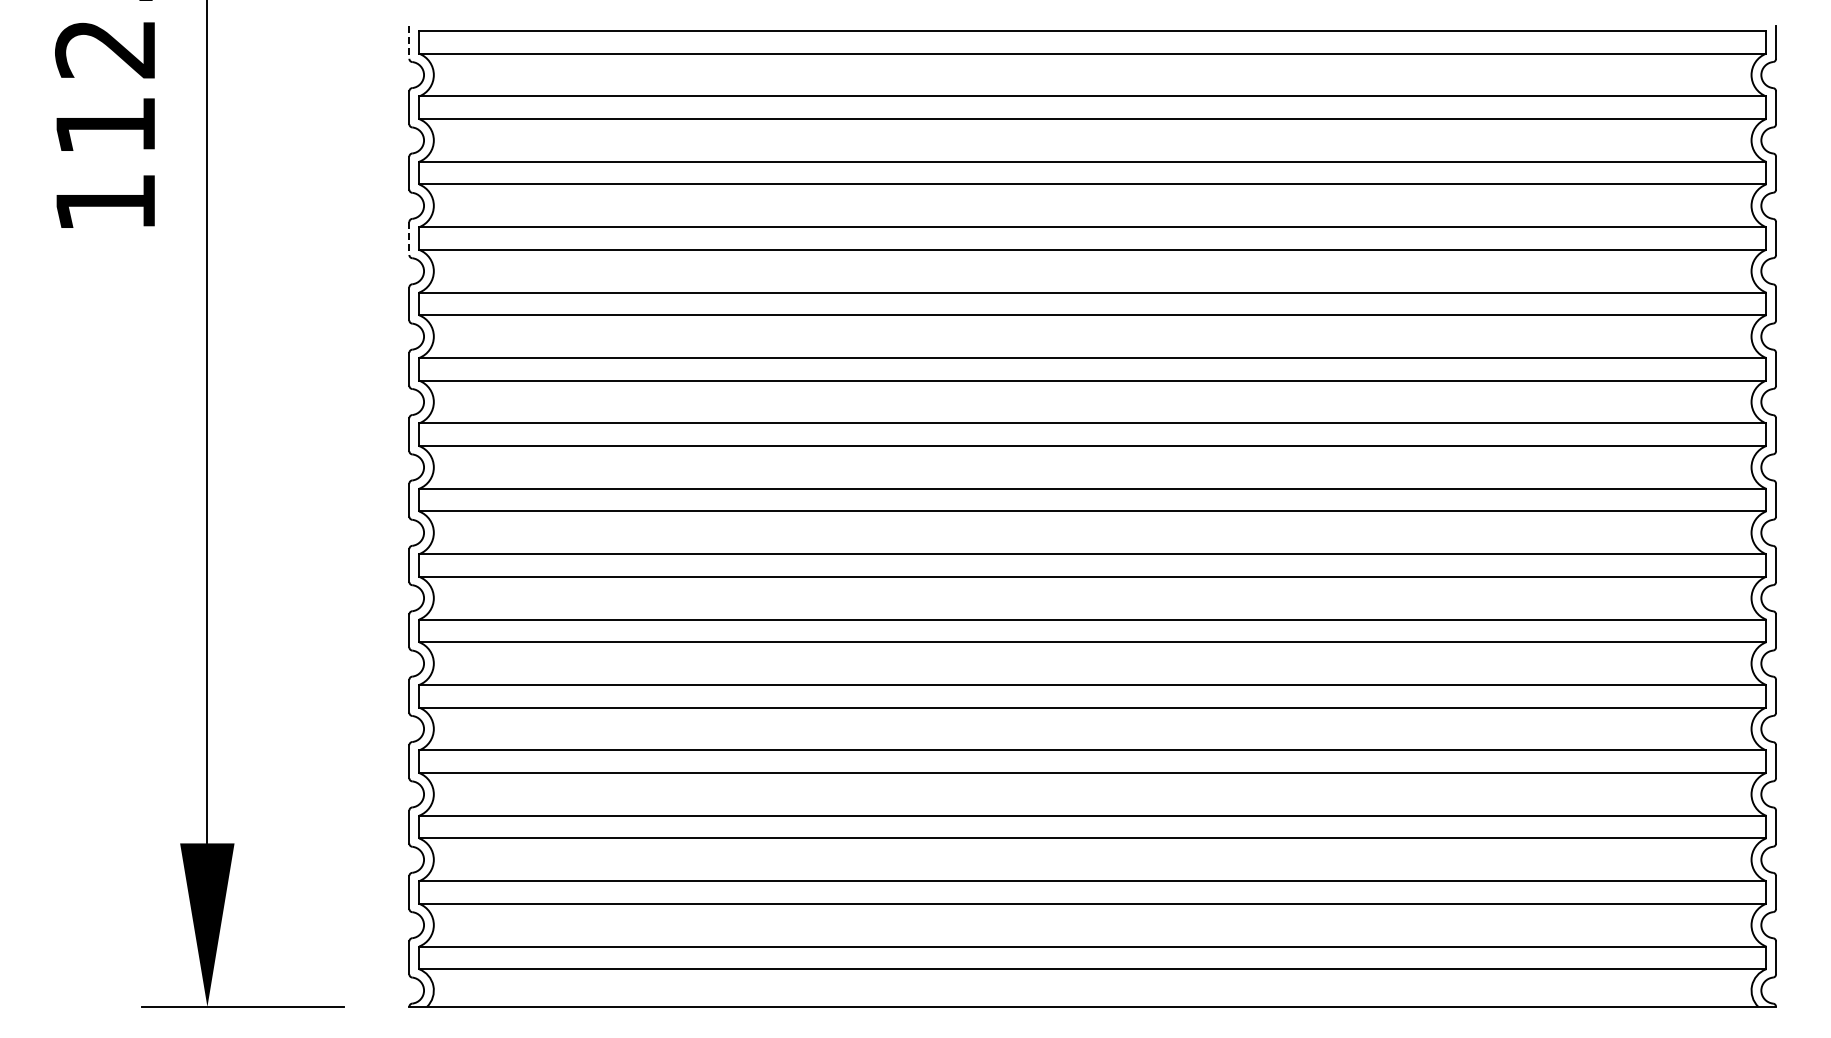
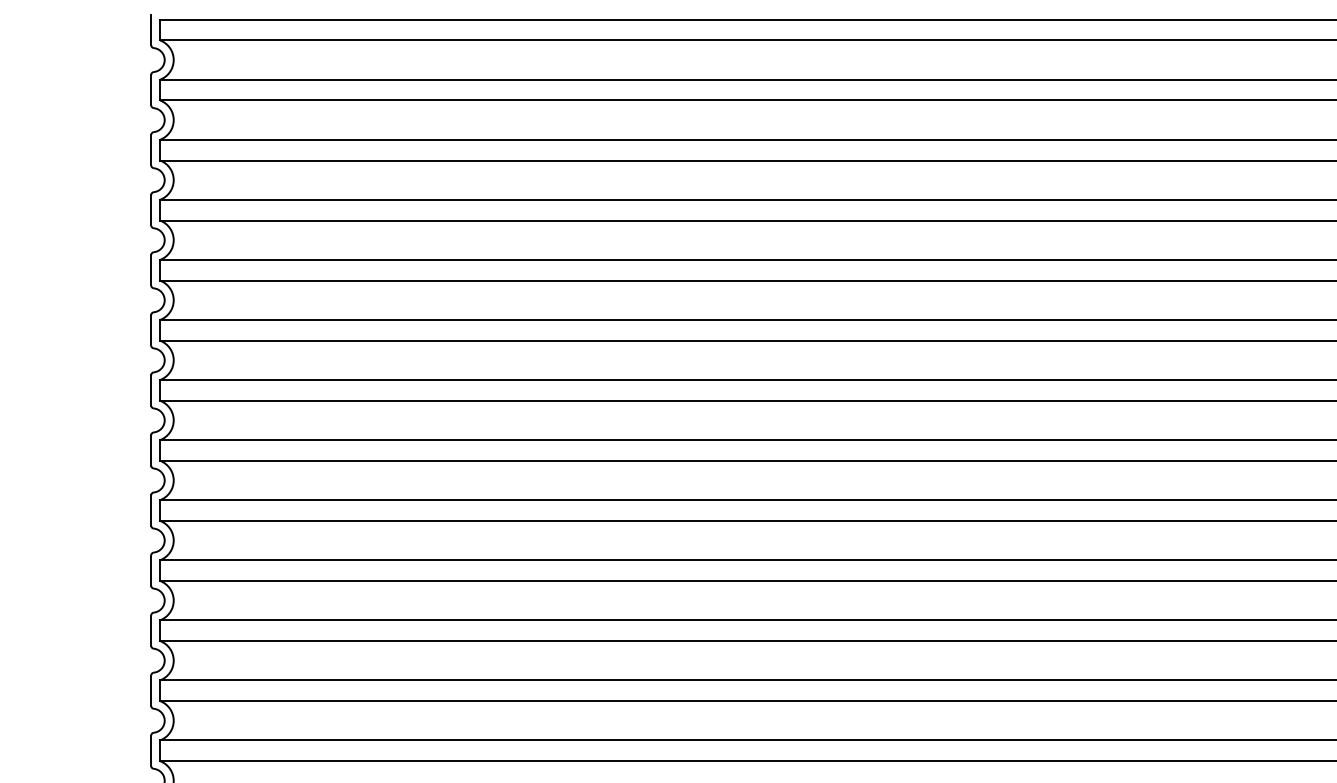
line: (409, 42) -> (151, 30), dashed -> solid
line: (409, 239) -> (151, 211), dashed -> solid

